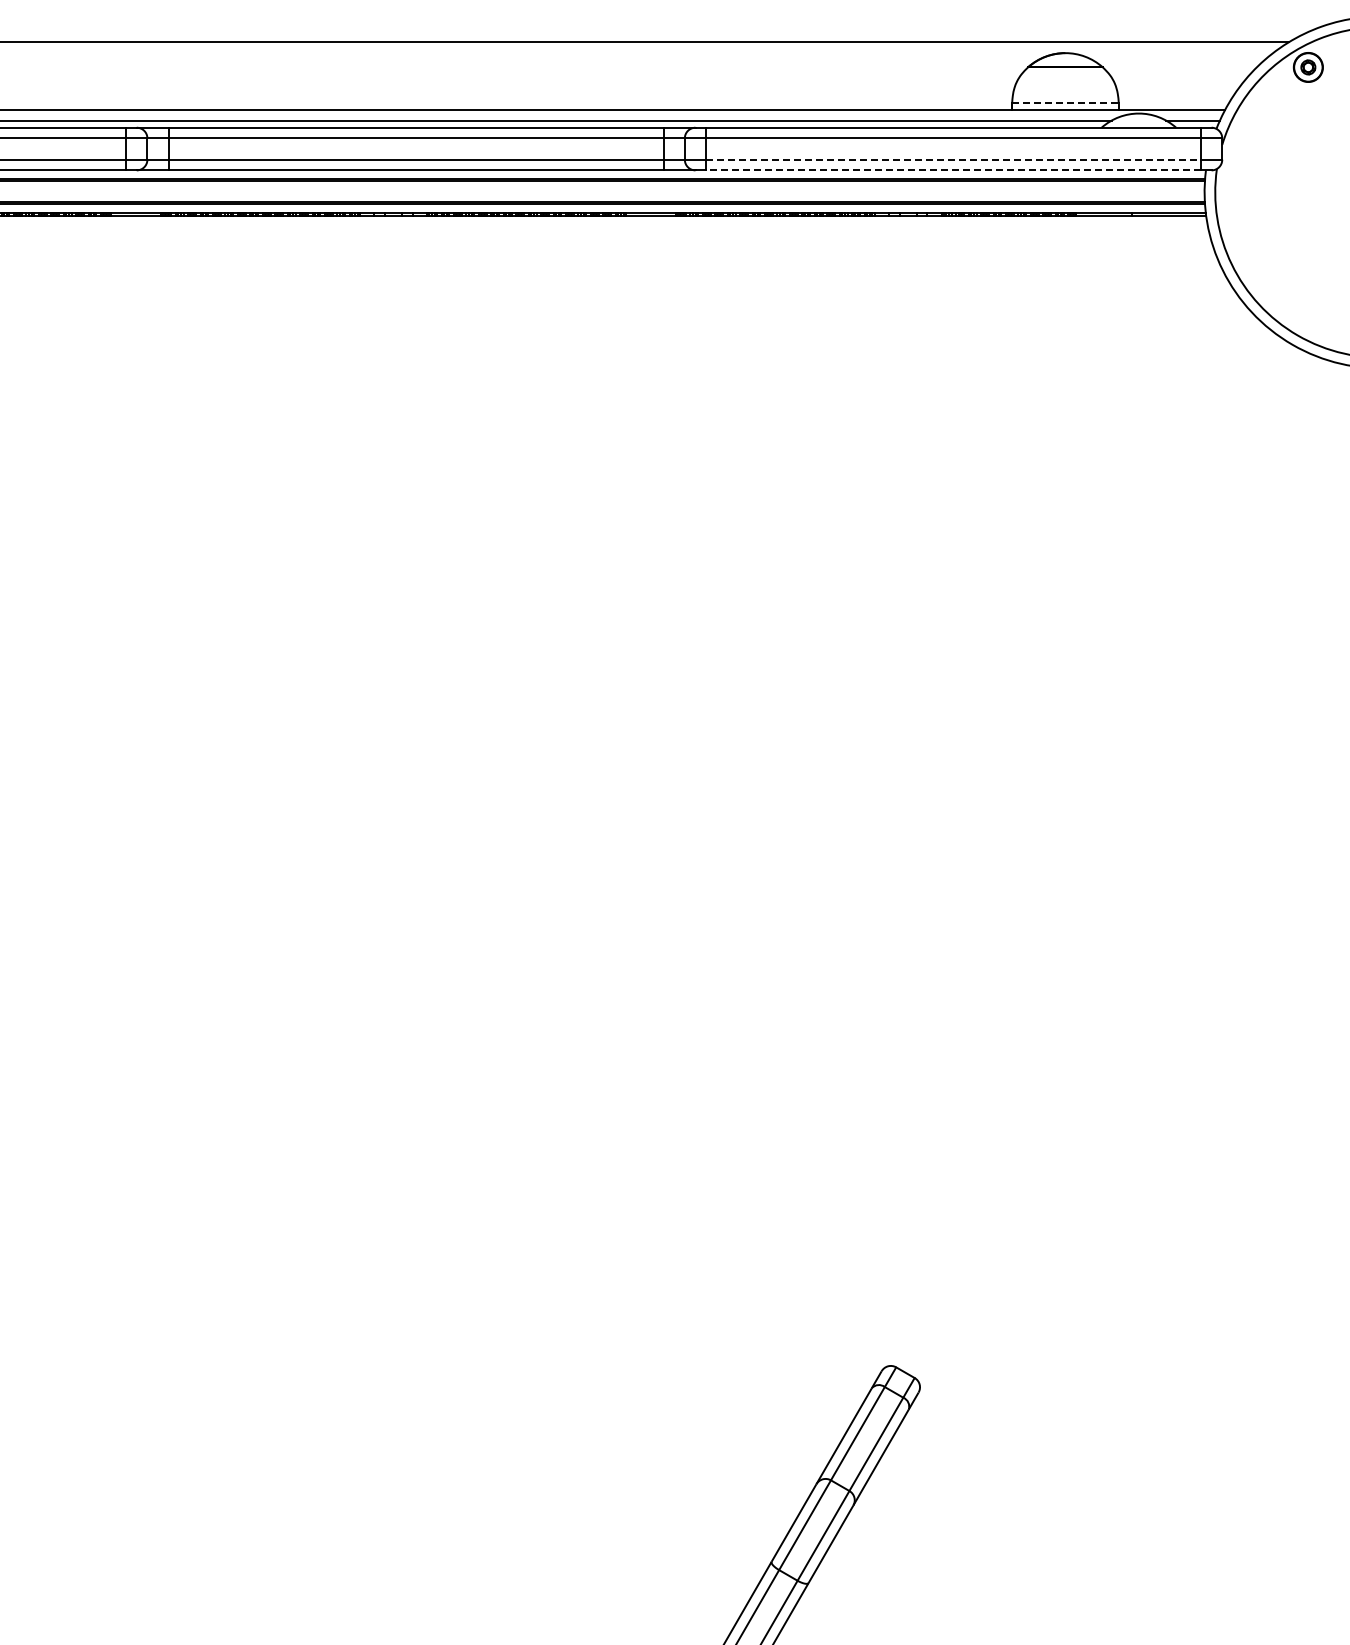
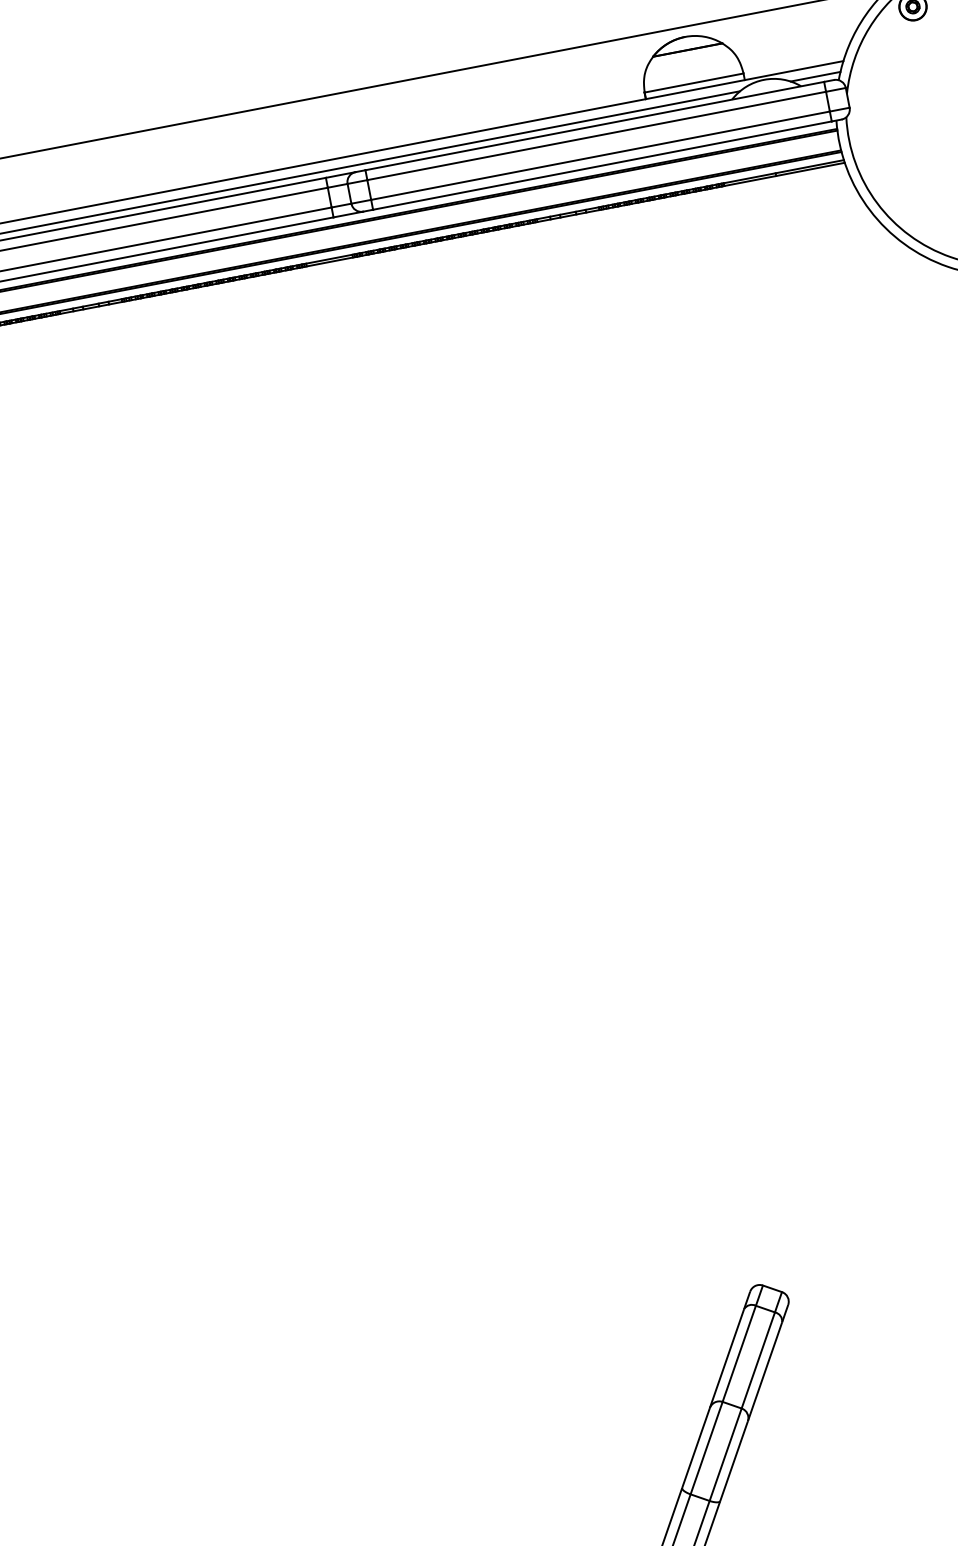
line: (1065, 102) -> (694, 82), dashed -> solid
line: (954, 159) -> (601, 155), dashed -> solid
line: (953, 170) -> (602, 165), dashed -> solid

